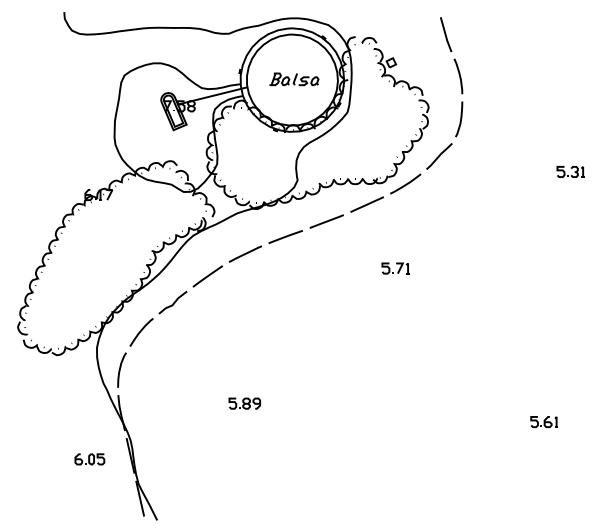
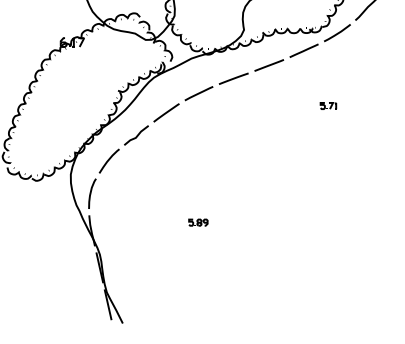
part: (395, 268) -> (328, 106), size x0.7
part: (244, 403) -> (198, 222), size x0.7
part: (89, 459) -> (64, 270), removed

